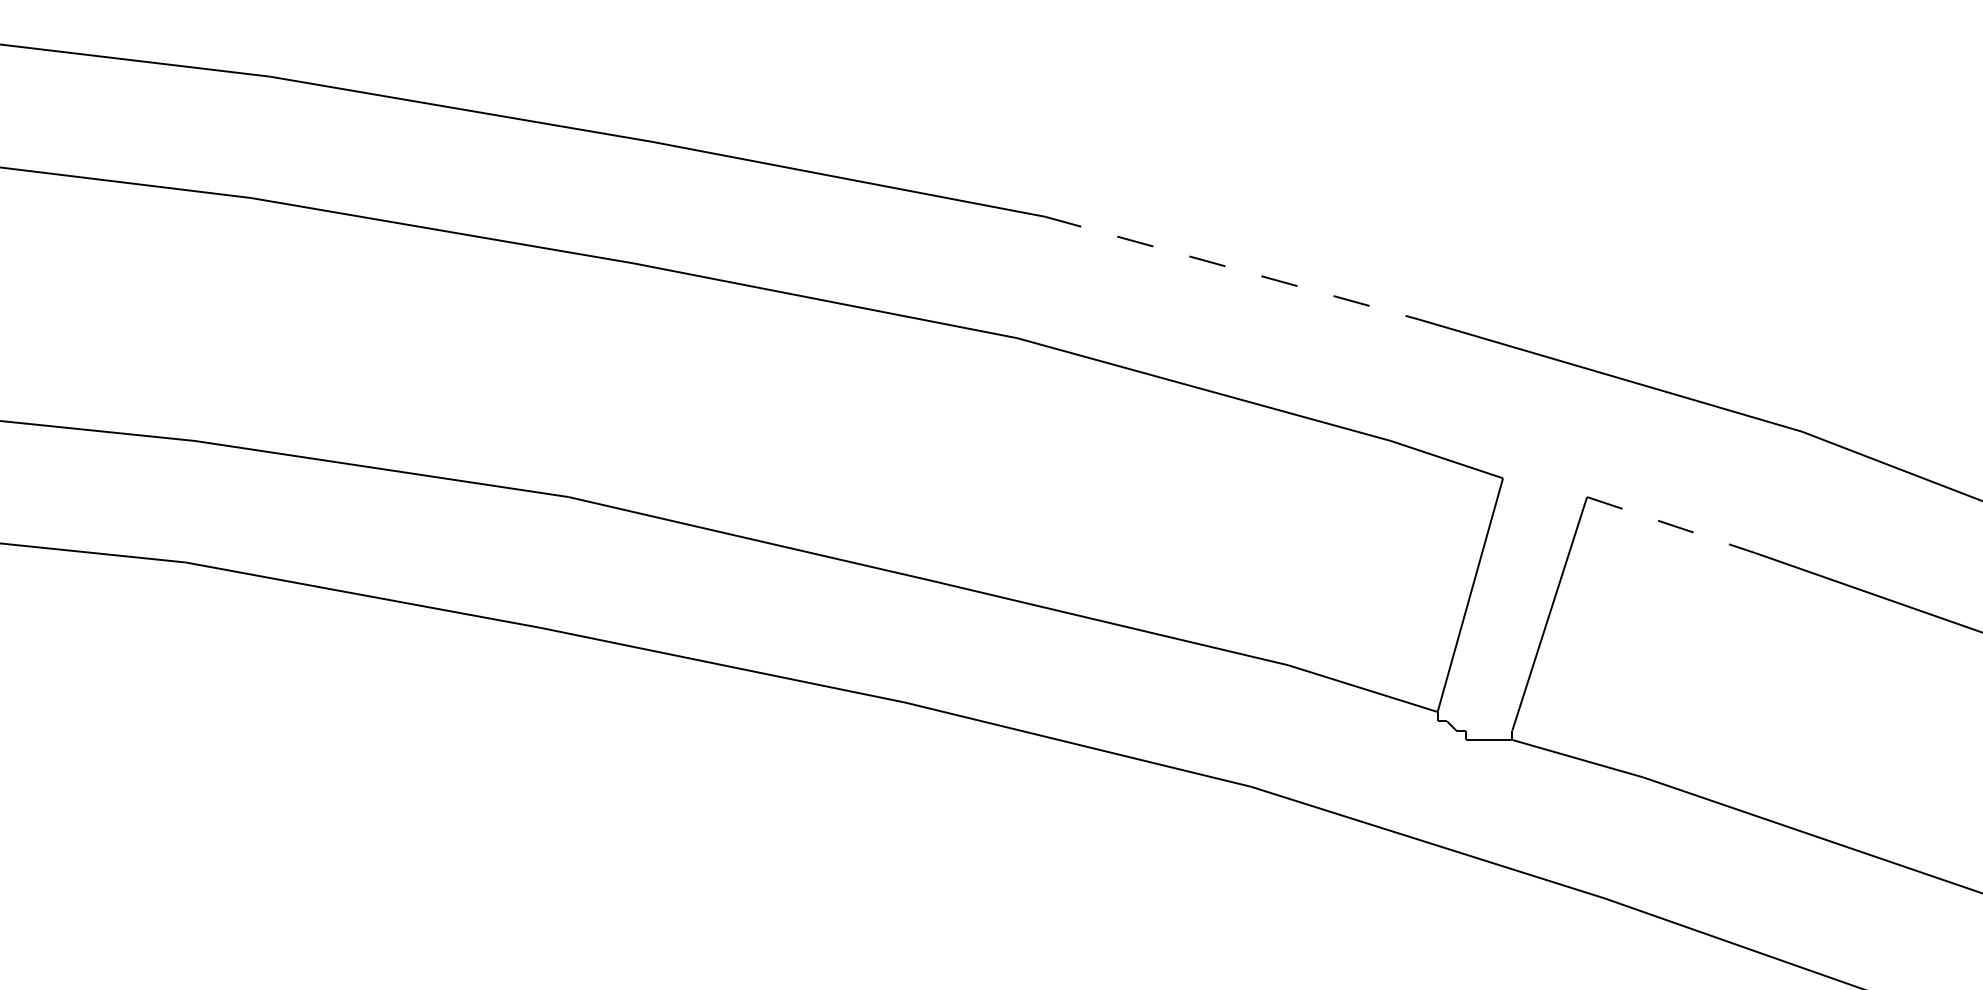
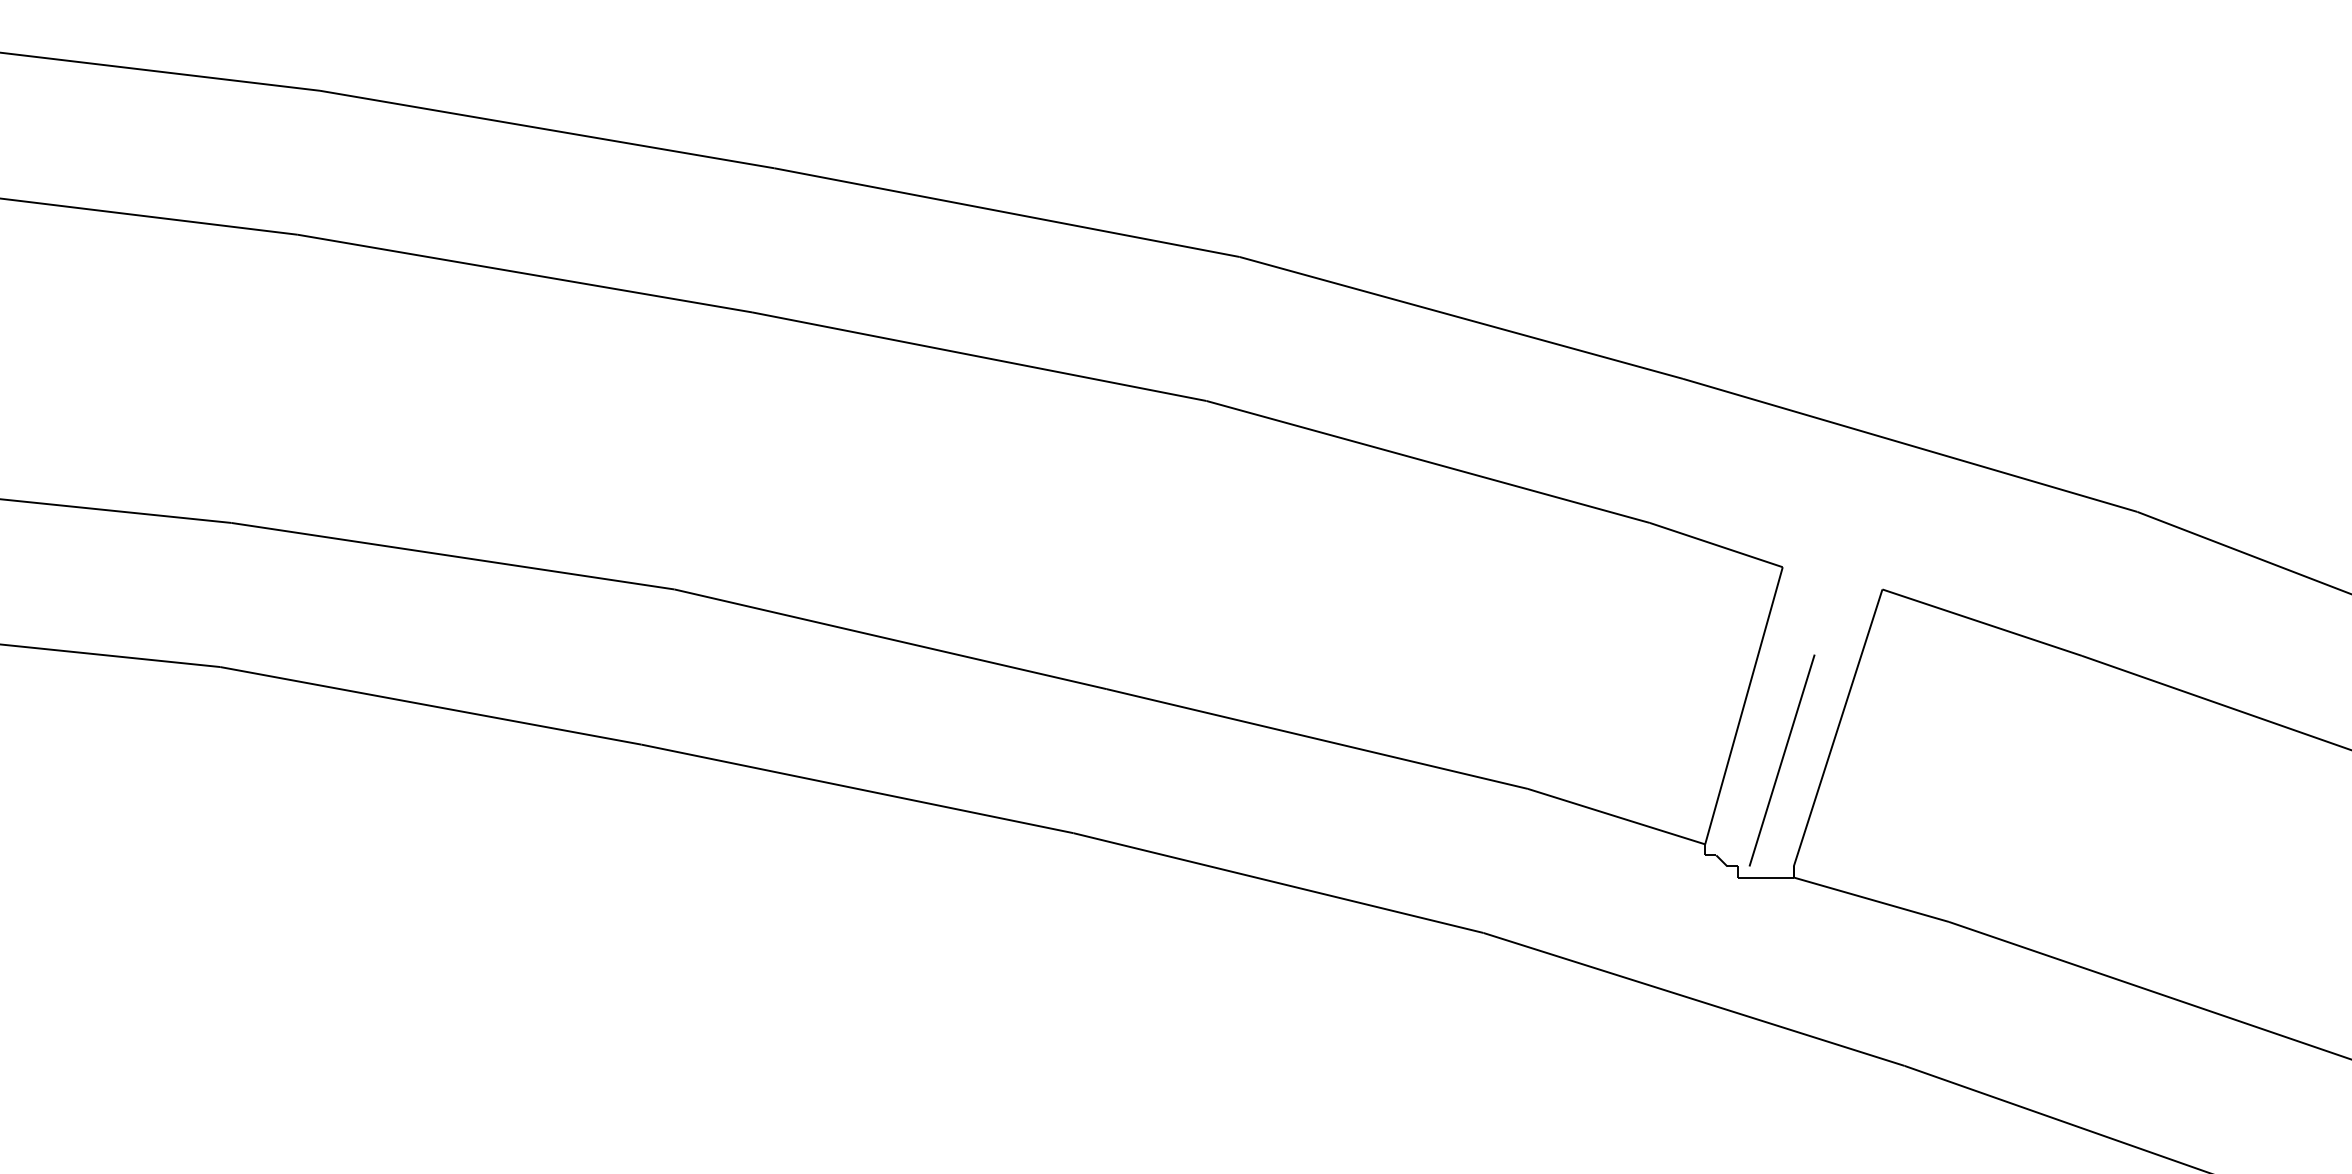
line: (1232, 267) -> (1461, 317), dashed -> solid
line: (1671, 524) -> (1982, 622), dashed -> solid
line: (1501, 641) -> (1781, 760), added

